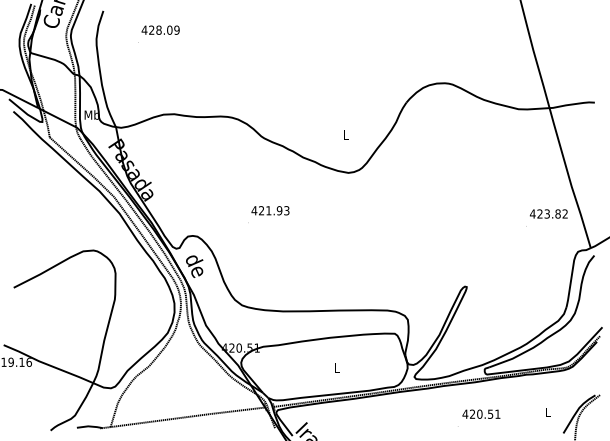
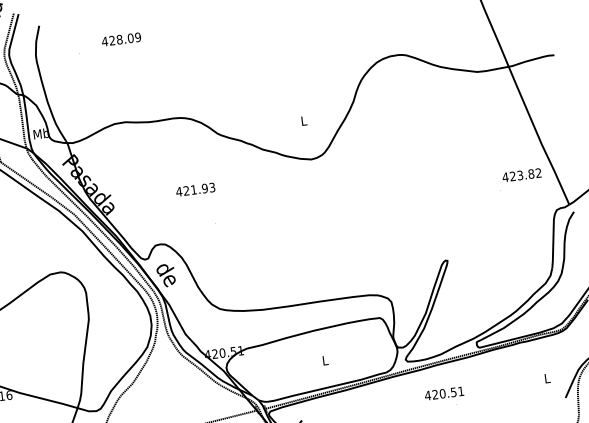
text: (160, 29) -> (121, 38), moved
text: (270, 210) -> (195, 189), moved
text: (481, 413) -> (444, 392), moved

